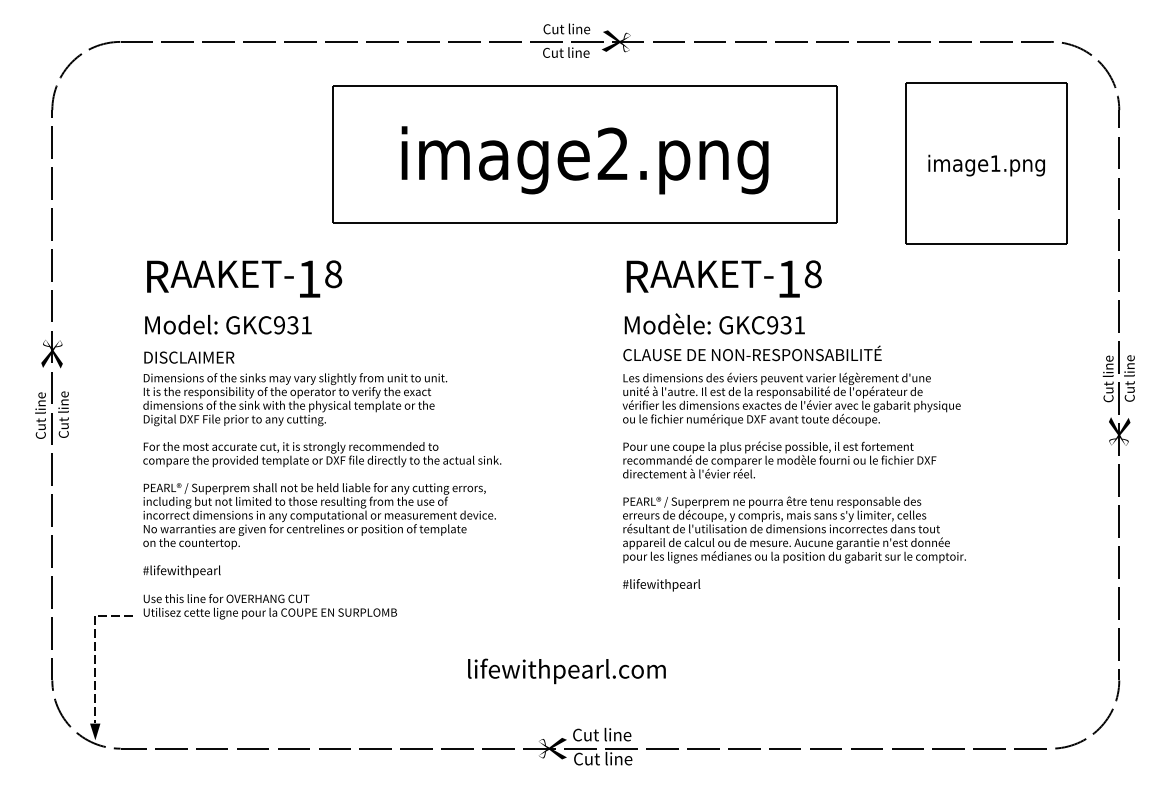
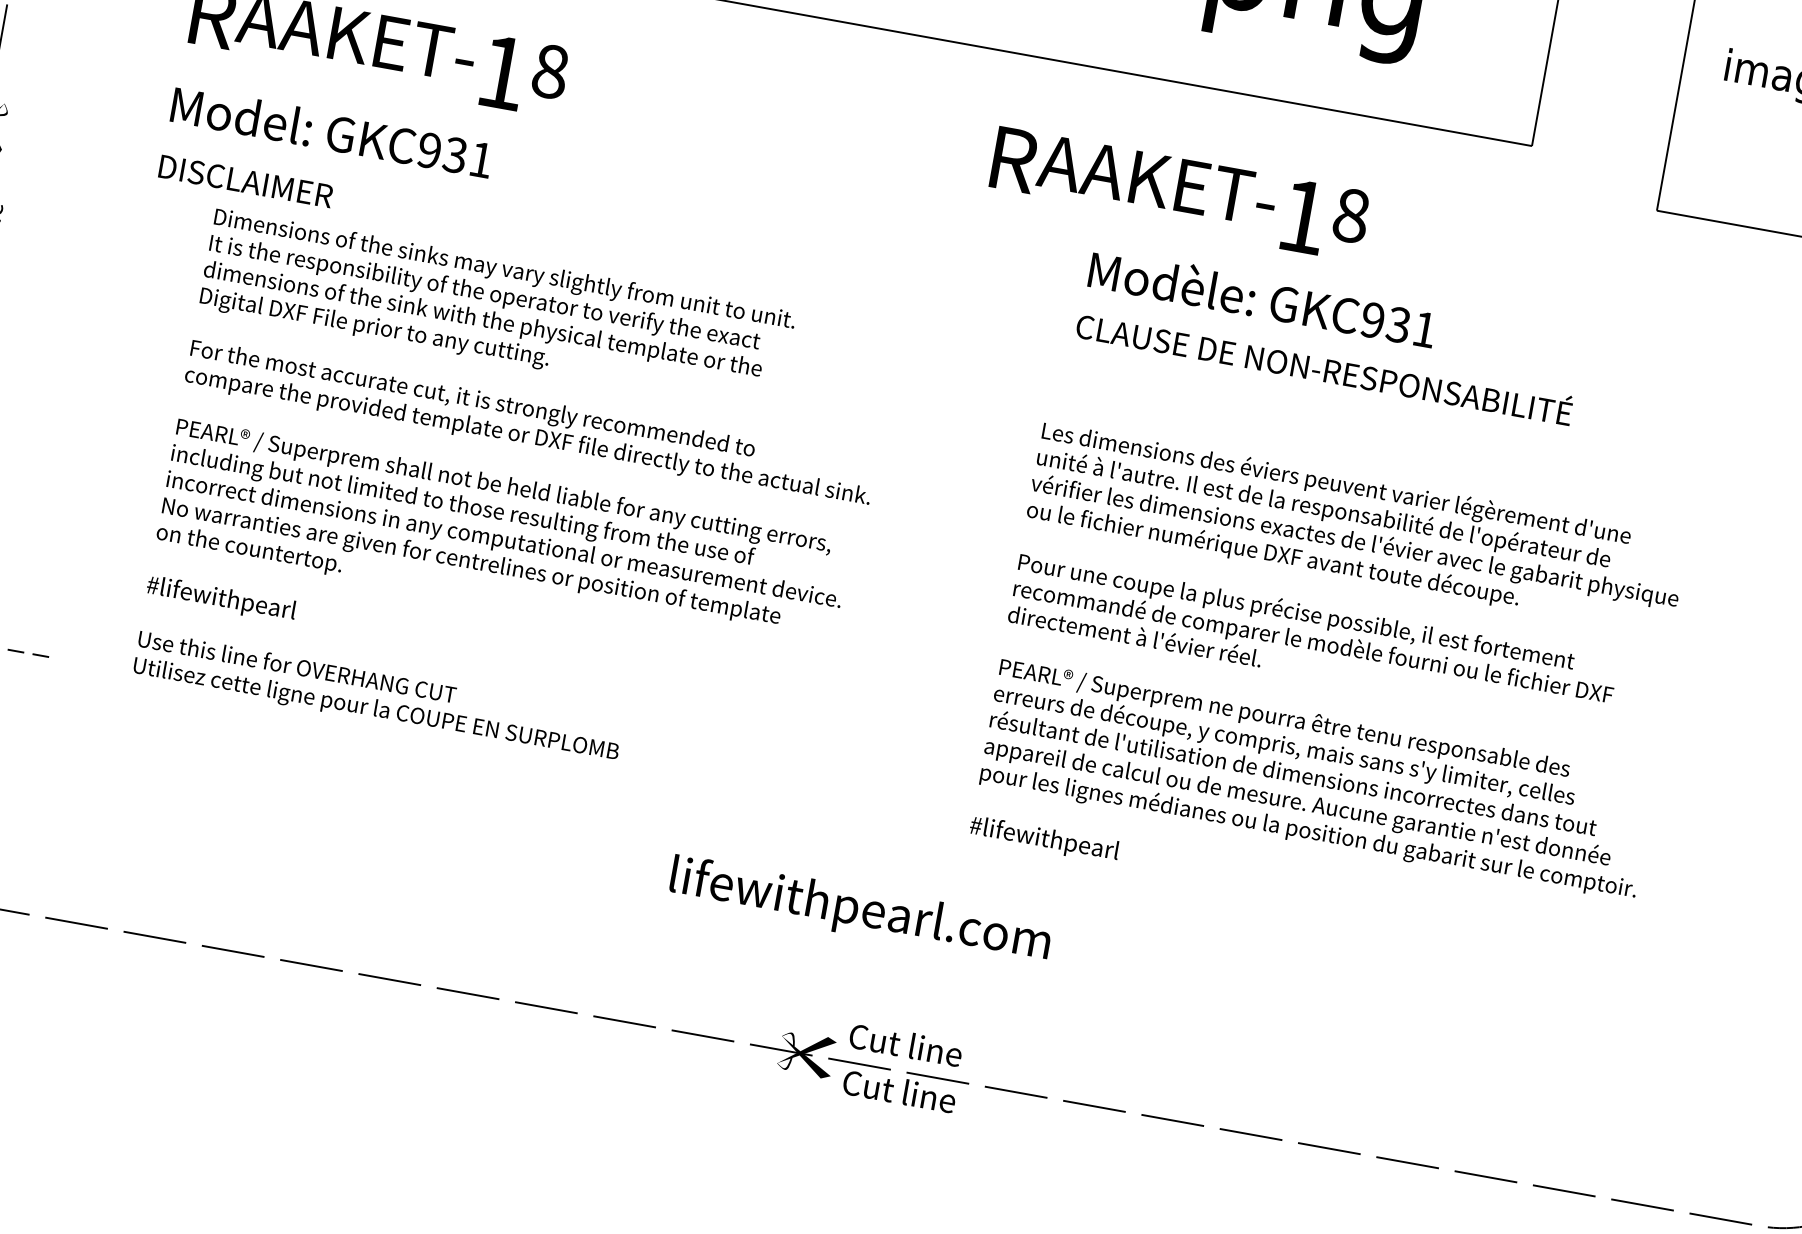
text: (723, 278) -> (1178, 192), moved
text: (793, 481) -> (1332, 686), moved
text: (322, 496) -> (516, 504), moved

